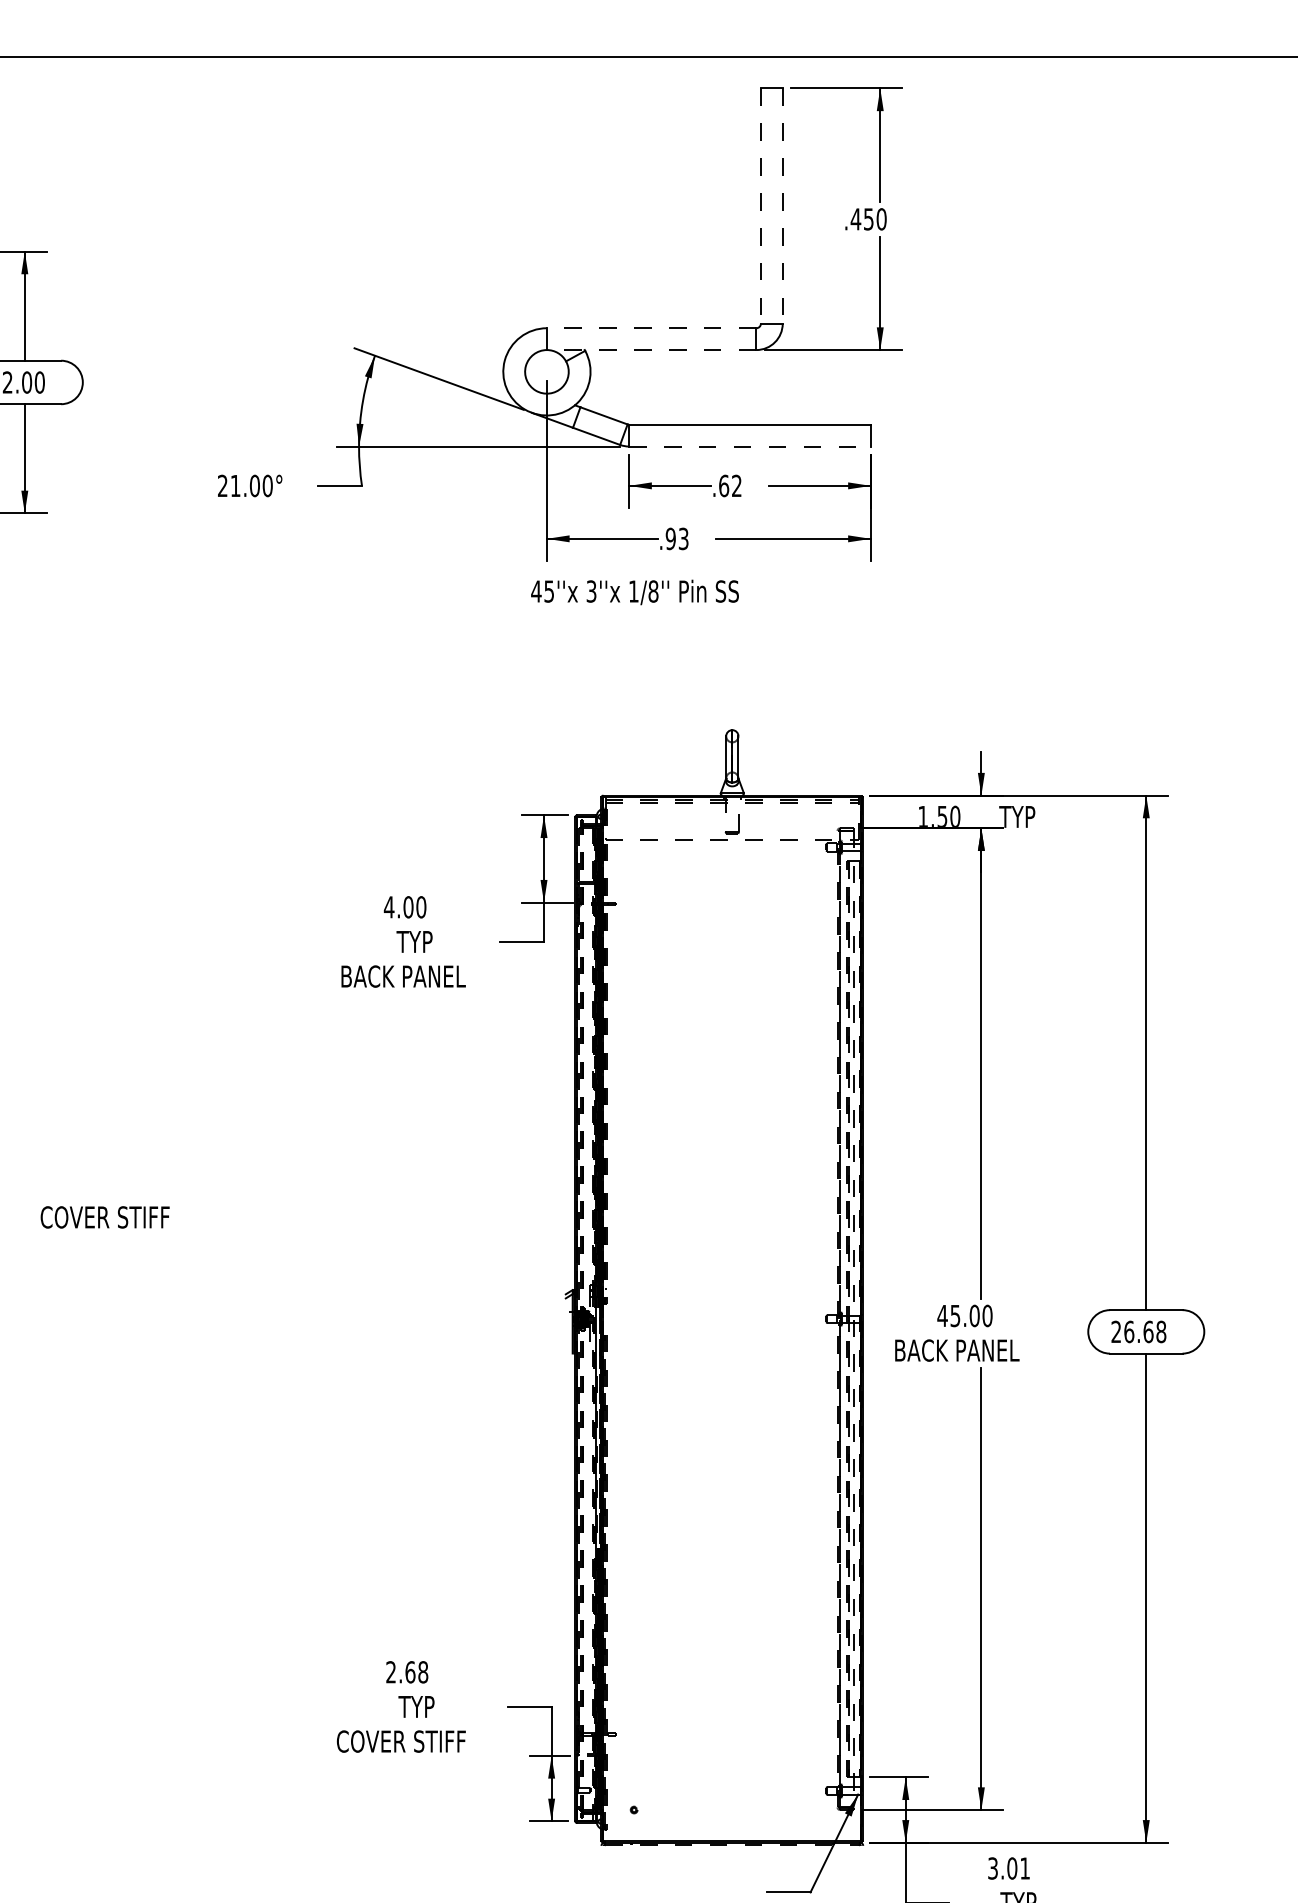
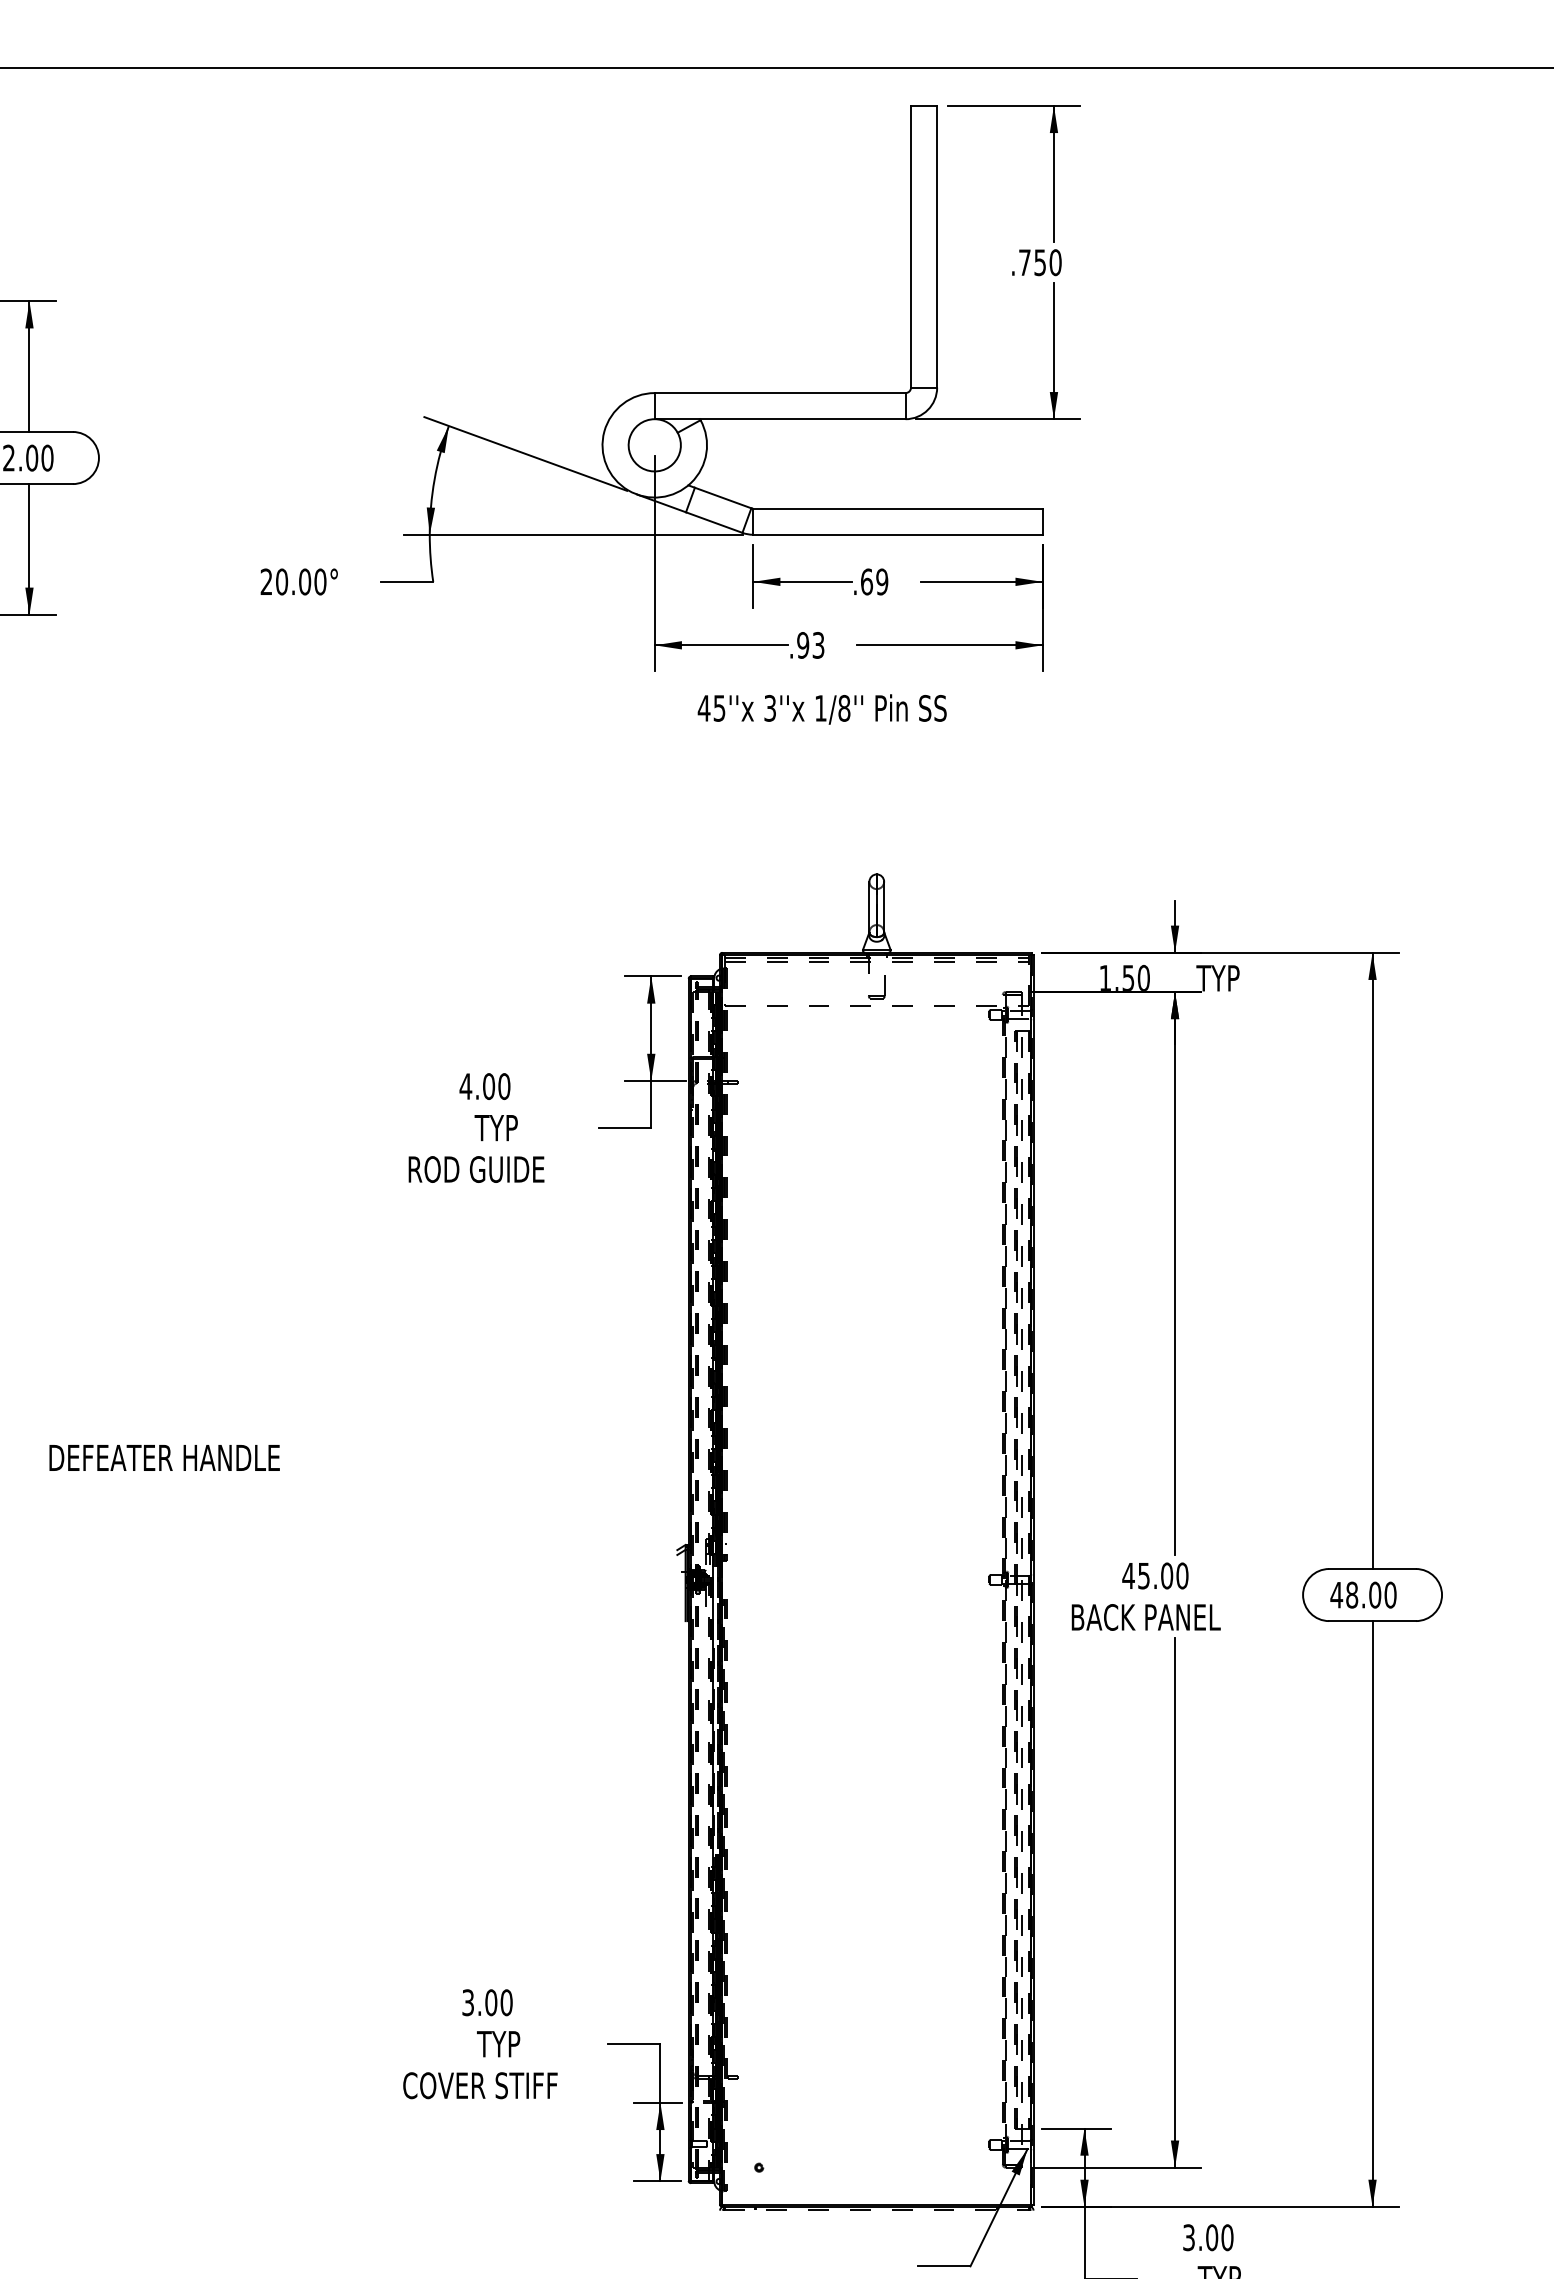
line: (761, 205) -> (911, 246), dashed -> solid
line: (783, 205) -> (937, 246), dashed -> solid
text: (855, 219) -> (1024, 262), .450 -> .750
line: (651, 328) -> (779, 393), dashed -> solid
line: (651, 350) -> (779, 419), dashed -> solid
line: (749, 446) -> (897, 534), dashed -> solid
text: (236, 485) -> (282, 581), 21.00° -> 20.00°
text: (737, 485) -> (882, 581), .62 -> .69
text: (634, 592) -> (821, 709), moved
text: (404, 976) -> (484, 1169), BACK PANEL -> ROD GUIDE
text: (136, 1217) -> (163, 1457), COVER STIFF -> DEFEATER HANDLE
text: (1138, 1331) -> (1363, 1594), 26.68 -> 48.00
text: (407, 1672) -> (487, 2002), 2.68 -> 3.00
text: (1025, 1868) -> (1227, 2237), 3.01 -> 3.00

